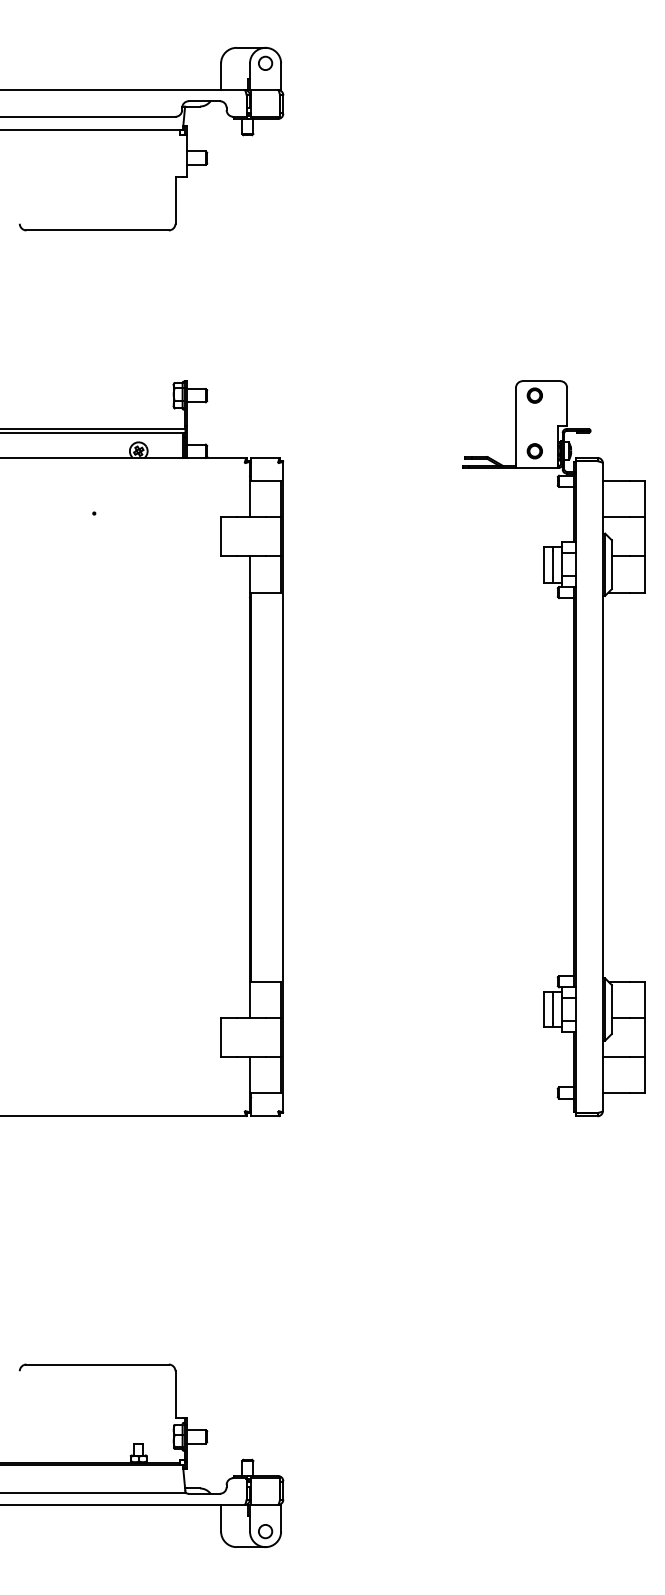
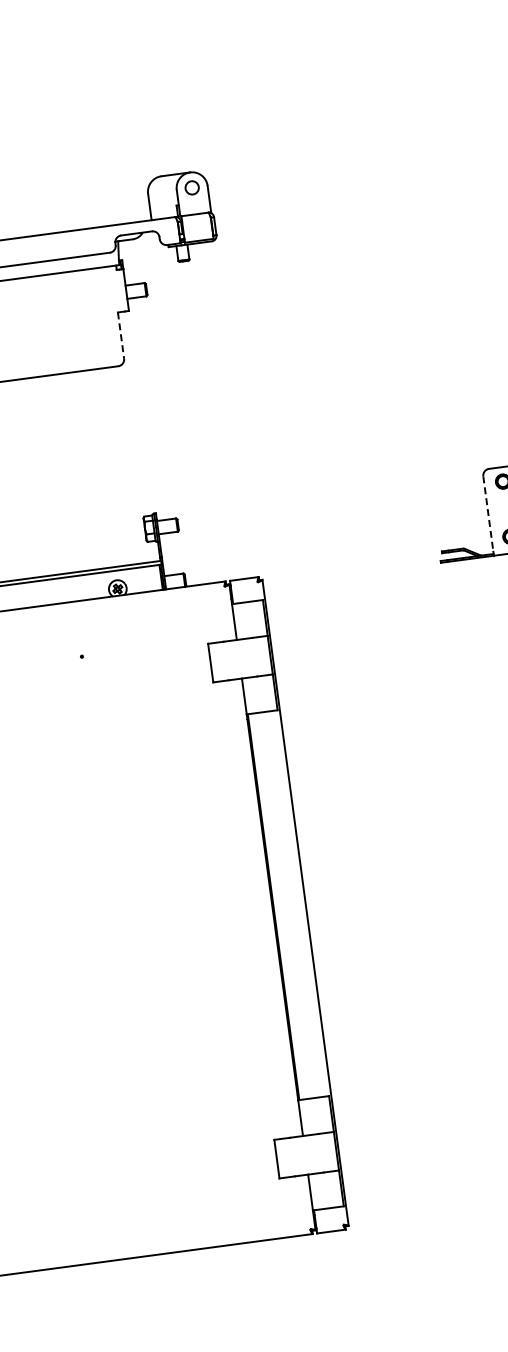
line: (175, 200) -> (121, 335), solid -> dashed
line: (515, 426) -> (487, 514), solid -> dashed

